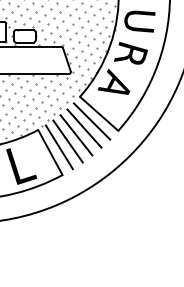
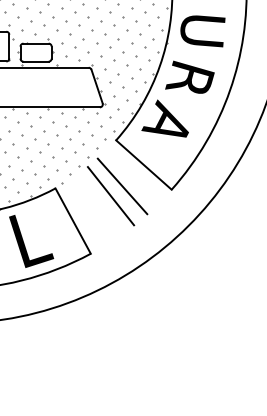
line: (91, 121) -> (132, 176), removed
line: (67, 141) -> (97, 205), removed
line: (58, 147) -> (84, 213), removed

